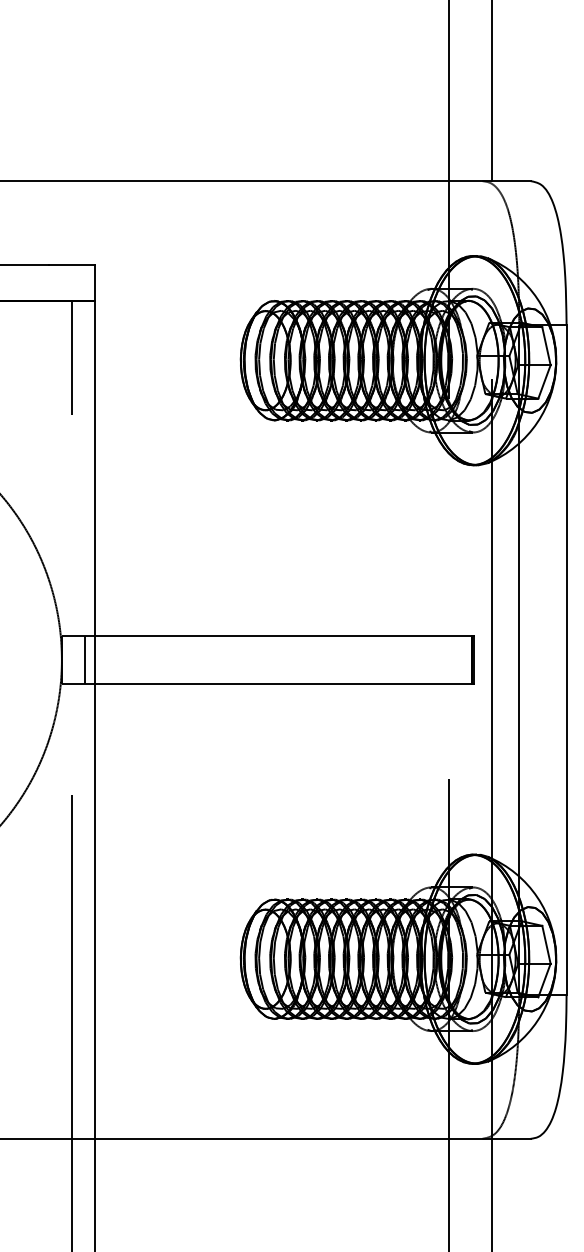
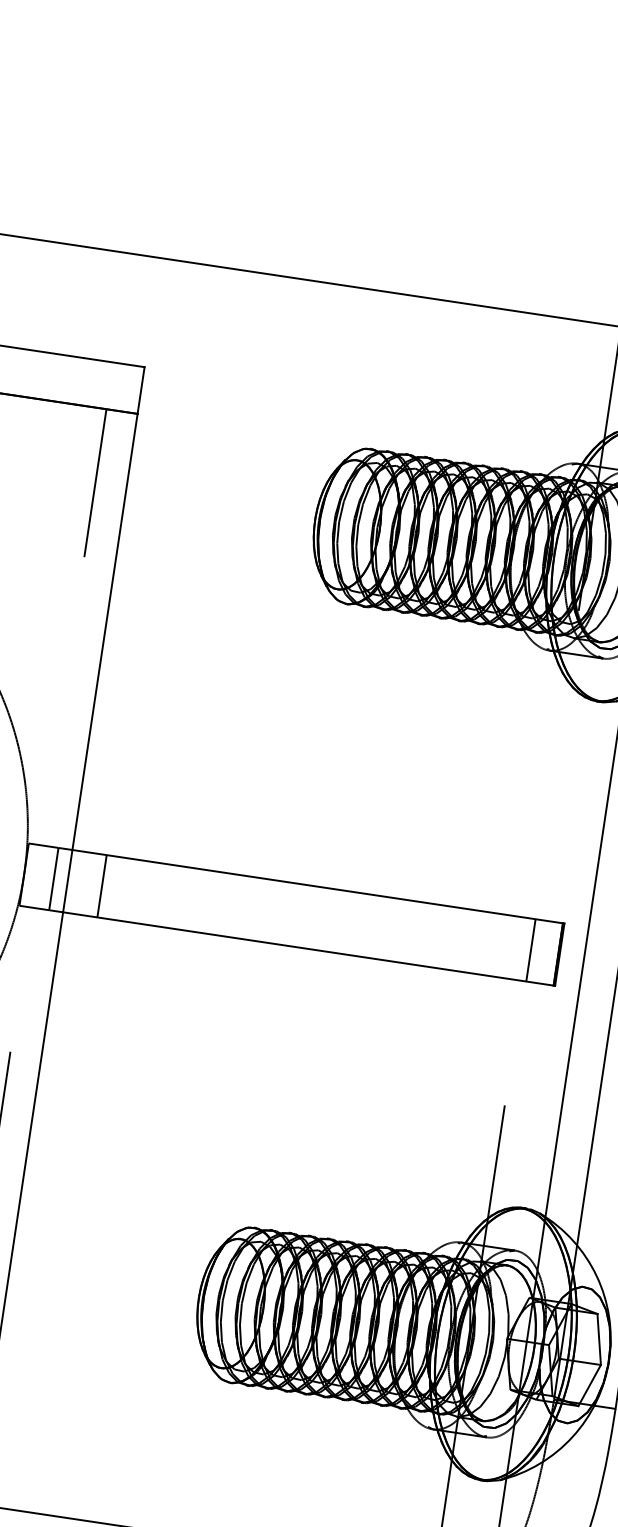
line: (121, 659) -> (101, 885), added
line: (451, 659) -> (531, 949), added

